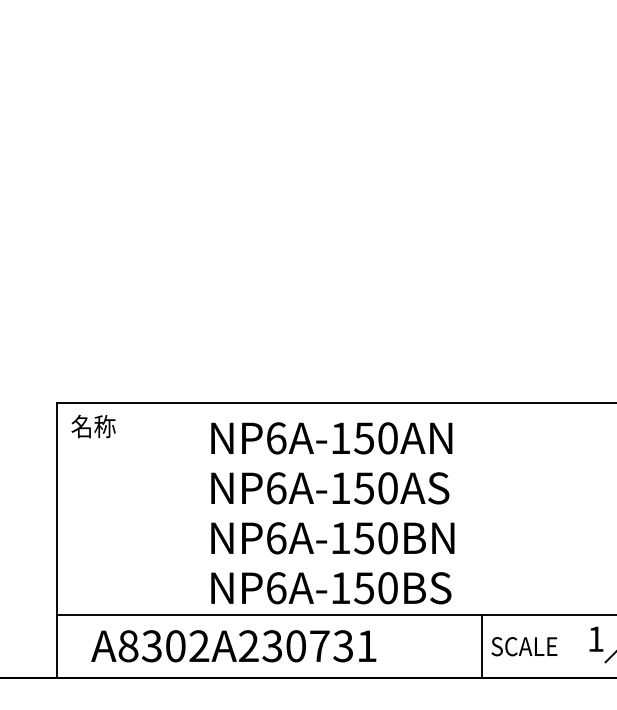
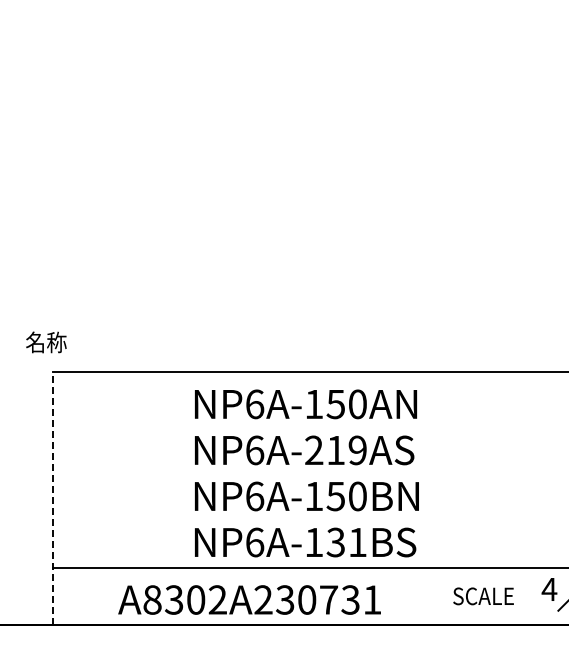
text: (93, 426) -> (46, 342), moved
text: (363, 488) -> (335, 450), NP6A-150AS -> NP6A-219AS
line: (56, 540) -> (52, 498), solid -> dashed
text: (375, 588) -> (346, 542), NP6A-150BS -> NP6A-131BS
text: (595, 639) -> (549, 589), 1 -> 4
part: (233, 645) -> (249, 599), moved
line: (482, 646) -> (444, 596), removed

